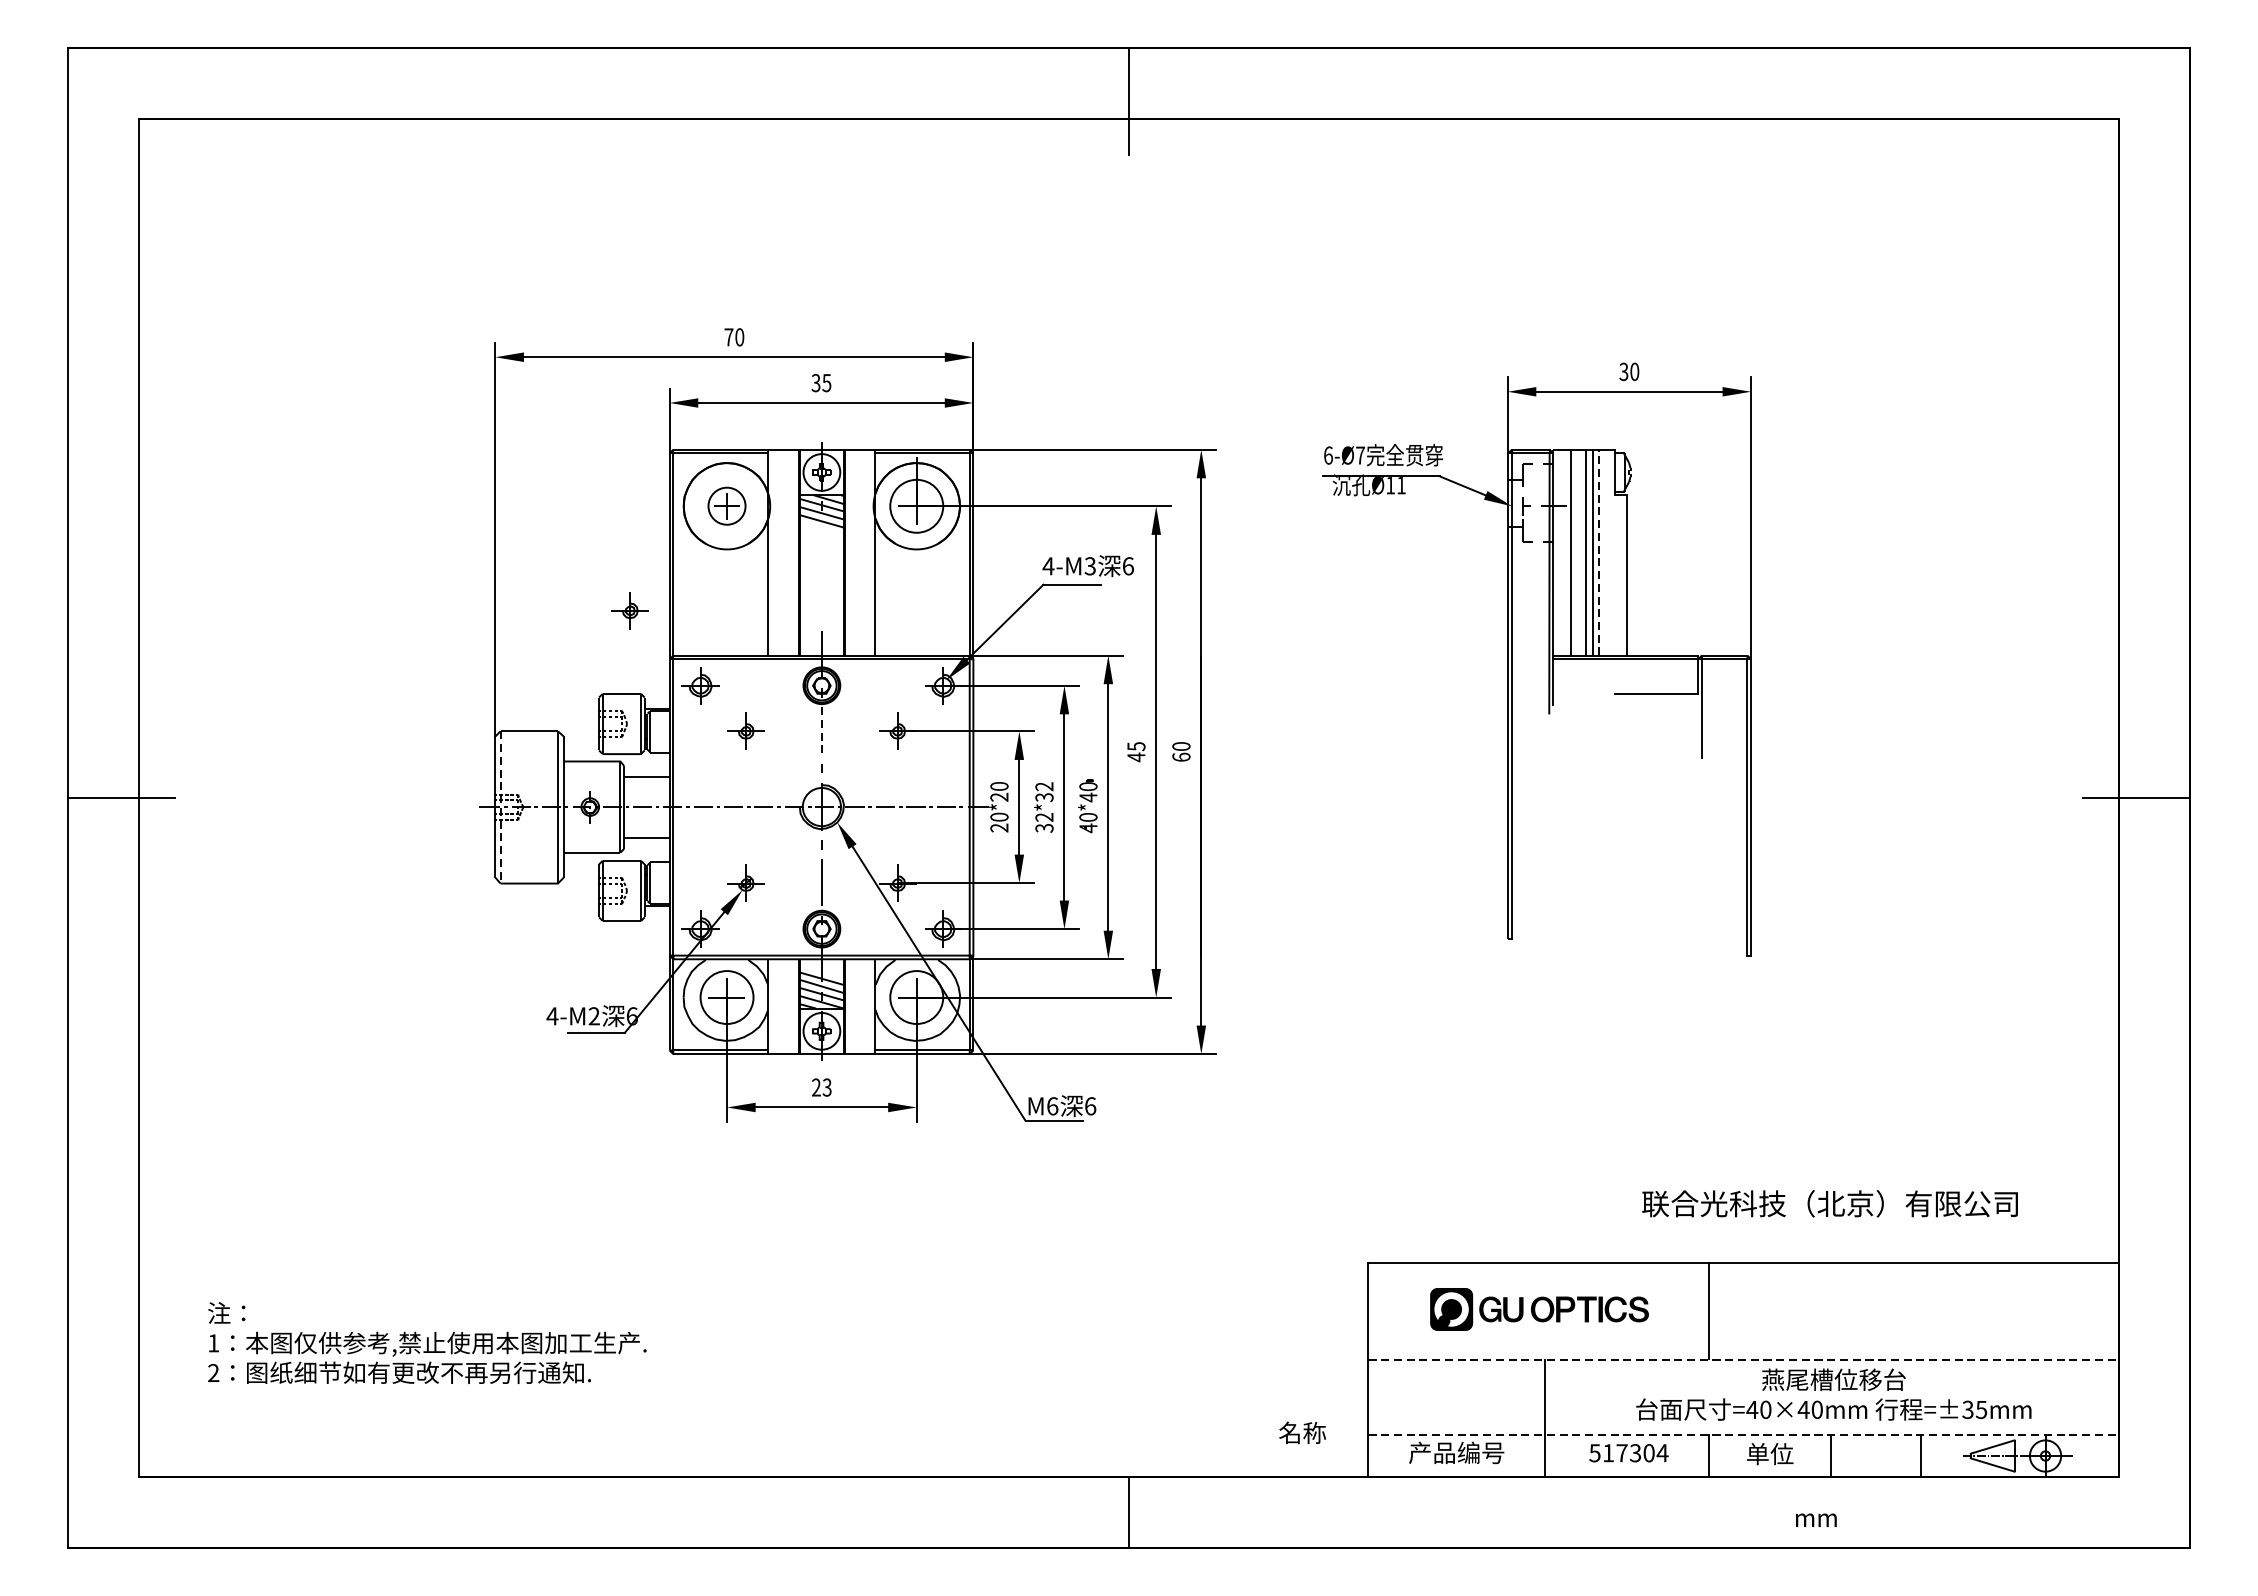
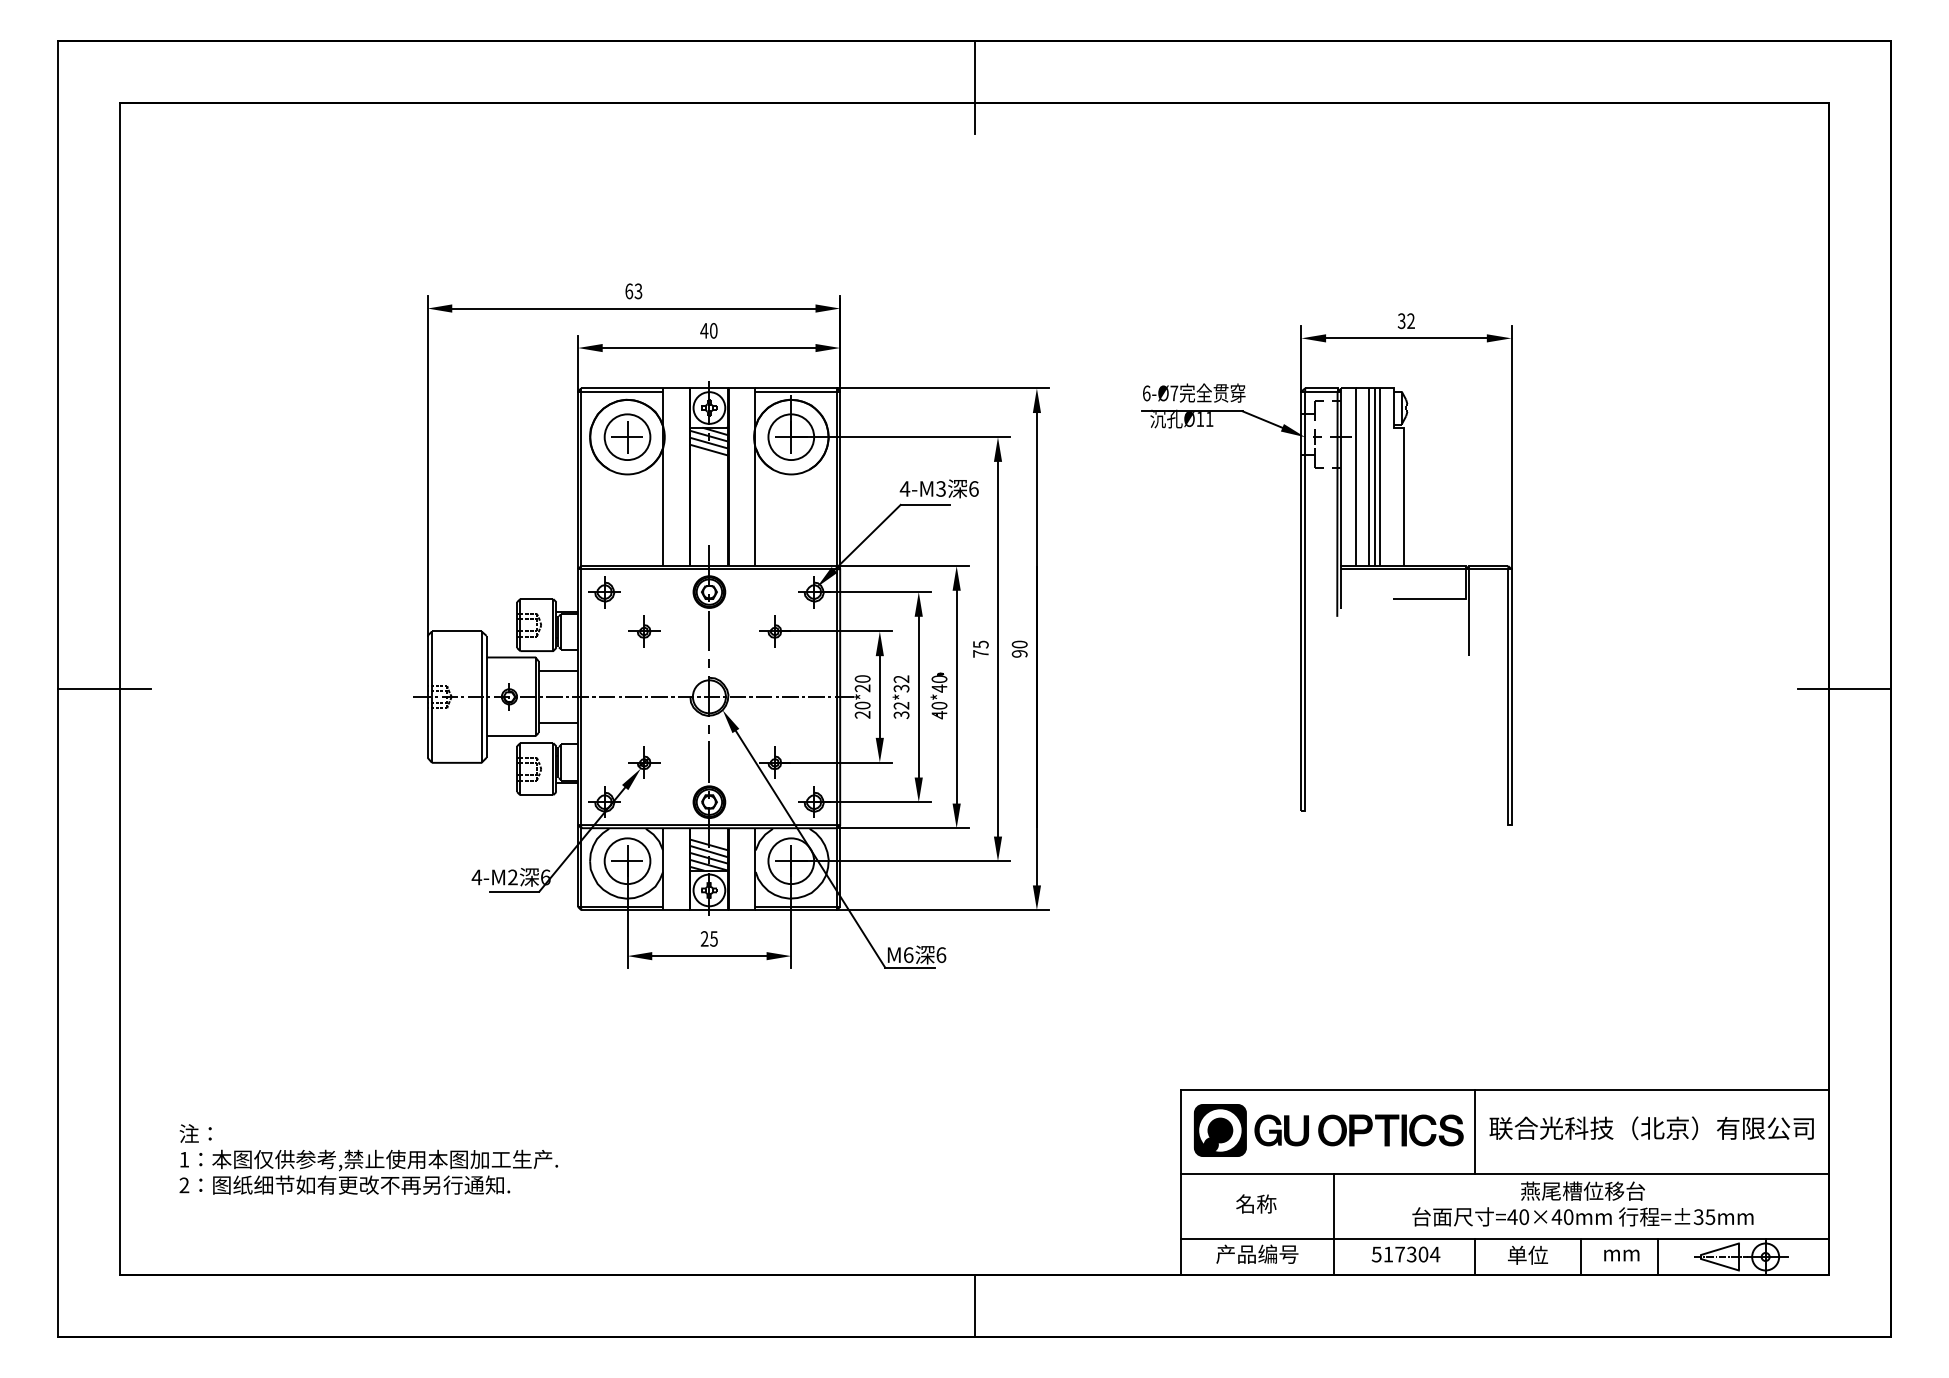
text: (733, 337) -> (633, 291), 70 -> 63
text: (1634, 372) -> (1410, 321), 30 -> 32
text: (820, 382) -> (708, 330), 35 -> 40
part: (727, 505) -> (627, 436), size x1.43
line: (1599, 552) -> (1380, 477), dashed -> solid
part: (630, 610) -> (544, 527), removed
line: (821, 731) -> (709, 631), dashed -> solid
text: (1135, 756) -> (980, 653), 45 -> 75
text: (1181, 756) -> (1019, 653), 60 -> 90
line: (501, 807) -> (432, 697), dashed -> solid
text: (826, 1087) -> (713, 938), 23 -> 25
text: (1829, 1204) -> (1651, 1128), moved
part: (1539, 1309) -> (1328, 1130), size x1.43
line: (1743, 1360) -> (1504, 1174), dashed -> solid
text: (1302, 1432) -> (1256, 1203), moved
line: (1743, 1434) -> (1504, 1238), dashed -> solid
text: (1815, 1520) -> (1621, 1255), moved

